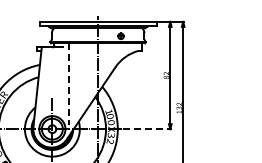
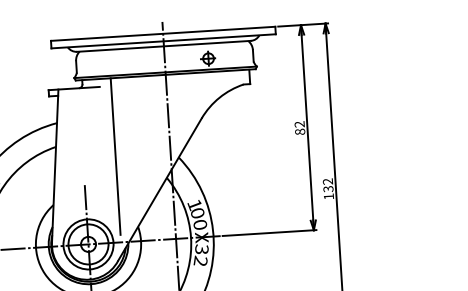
line: (69, 84) -> (115, 156), dashed -> solid
line: (147, 129) -> (270, 233), dashed -> solid

